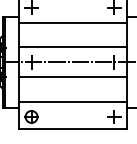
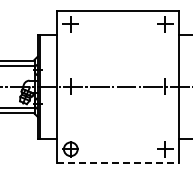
line: (72, 22) -> (117, 41), removed
line: (72, 47) -> (117, 69), removed
line: (72, 76) -> (117, 103), removed
line: (72, 102) -> (117, 132), removed
line: (73, 128) -> (118, 162), solid -> dashed

